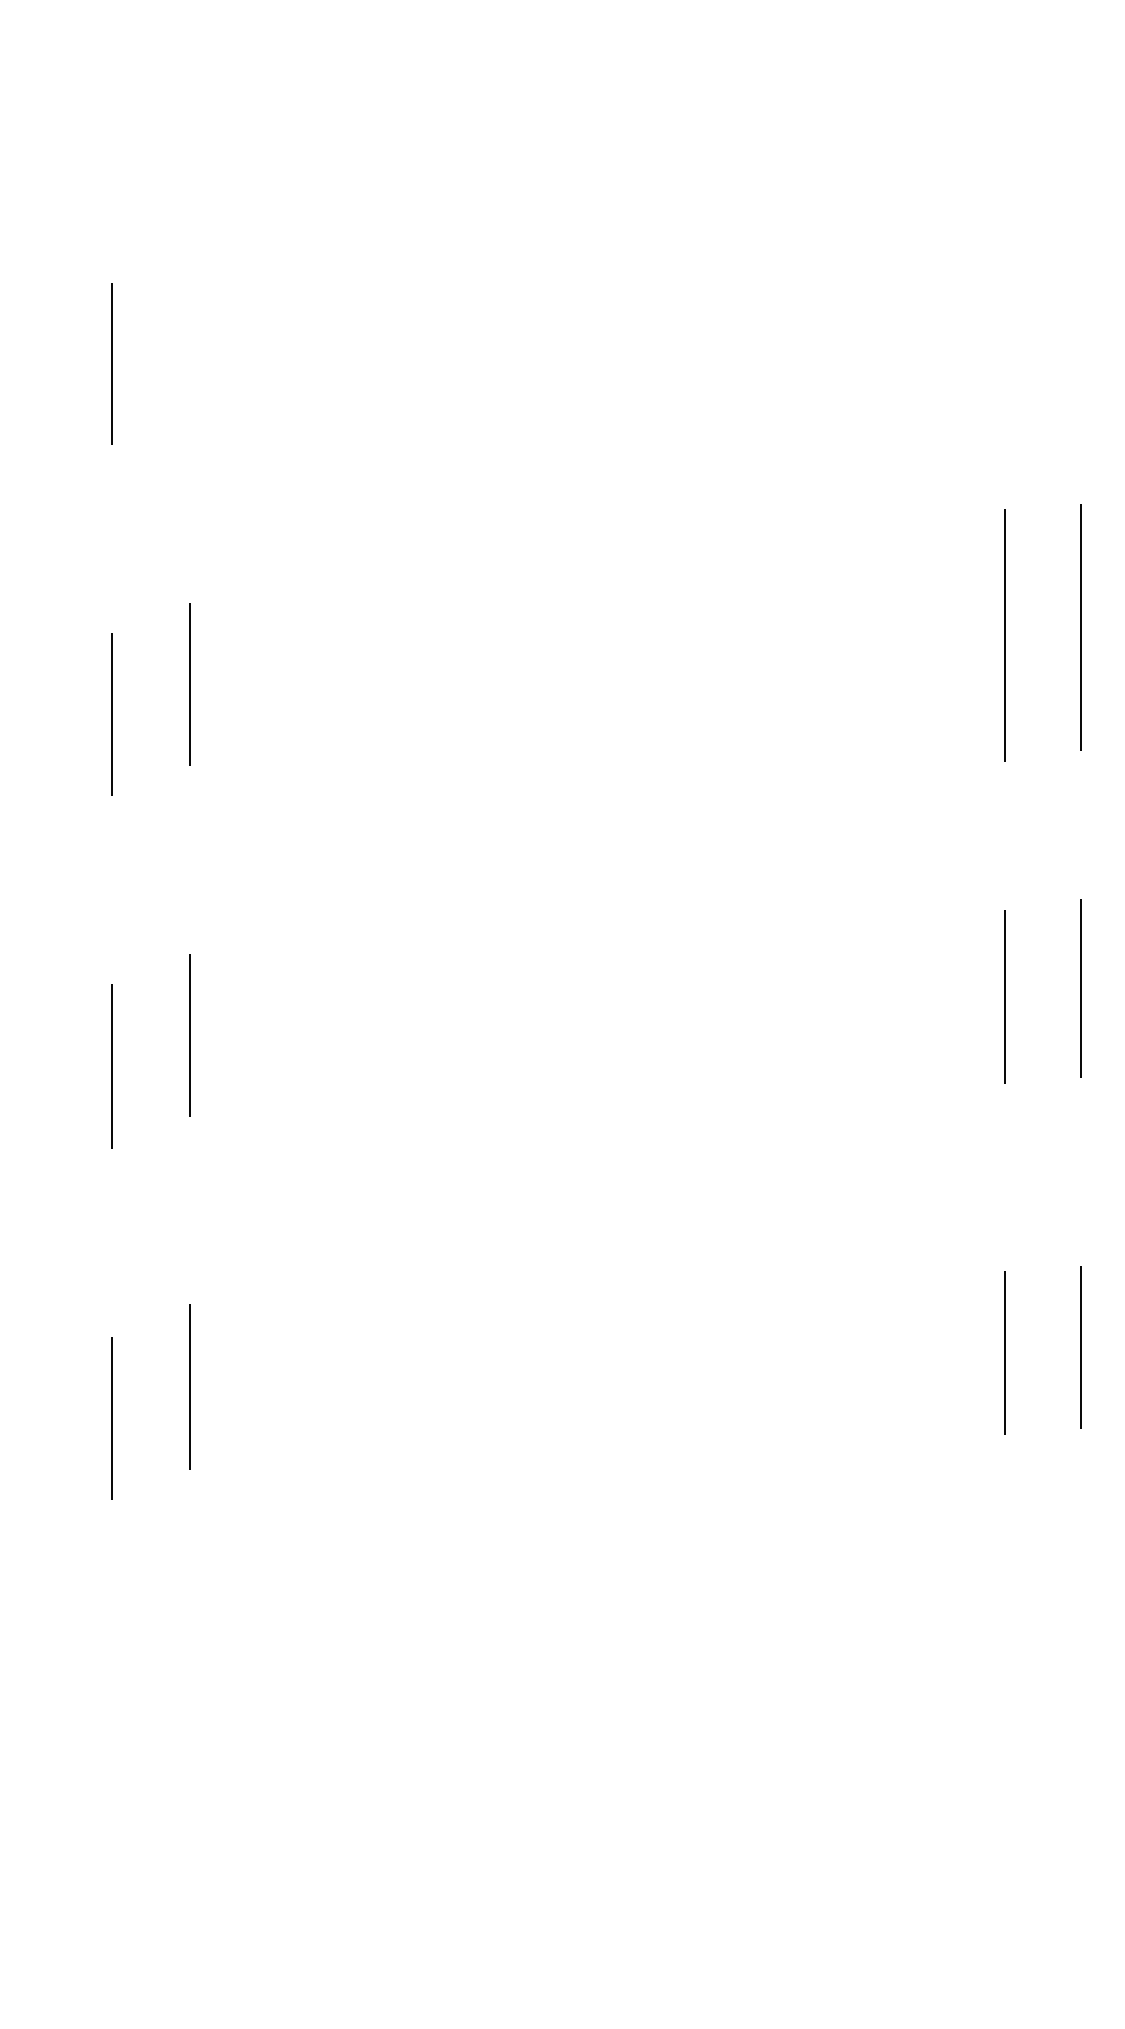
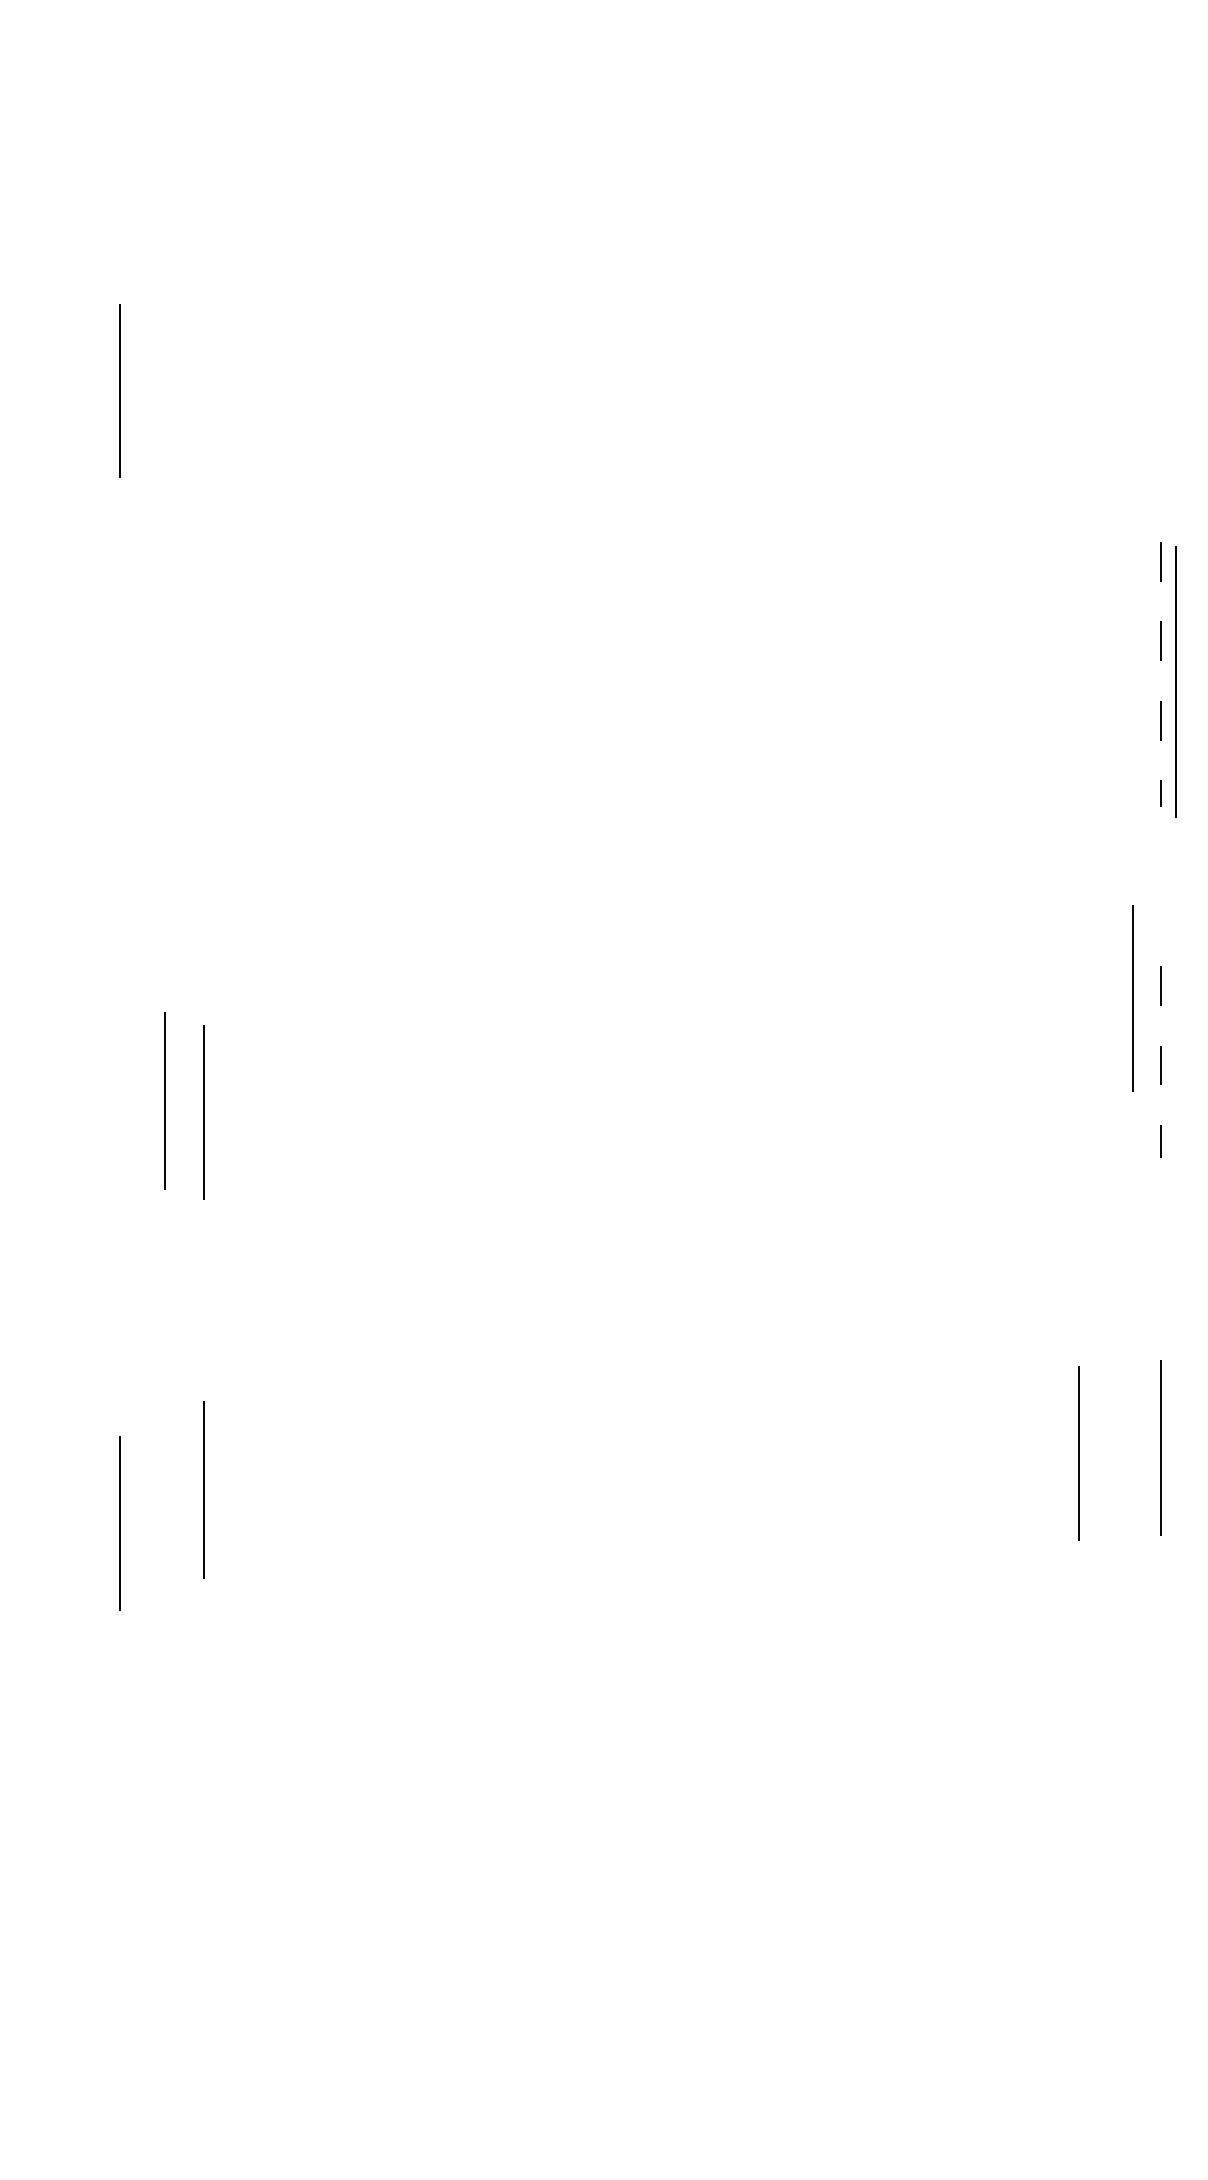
line: (1080, 627) -> (1160, 674), solid -> dashed
line: (1004, 635) -> (1175, 681), moved
line: (189, 684) -> (203, 735), removed
line: (111, 714) -> (119, 767), removed
line: (1080, 988) -> (1160, 1062), solid -> dashed
line: (1004, 997) -> (1132, 998), moved
line: (111, 1066) -> (164, 1100), moved

